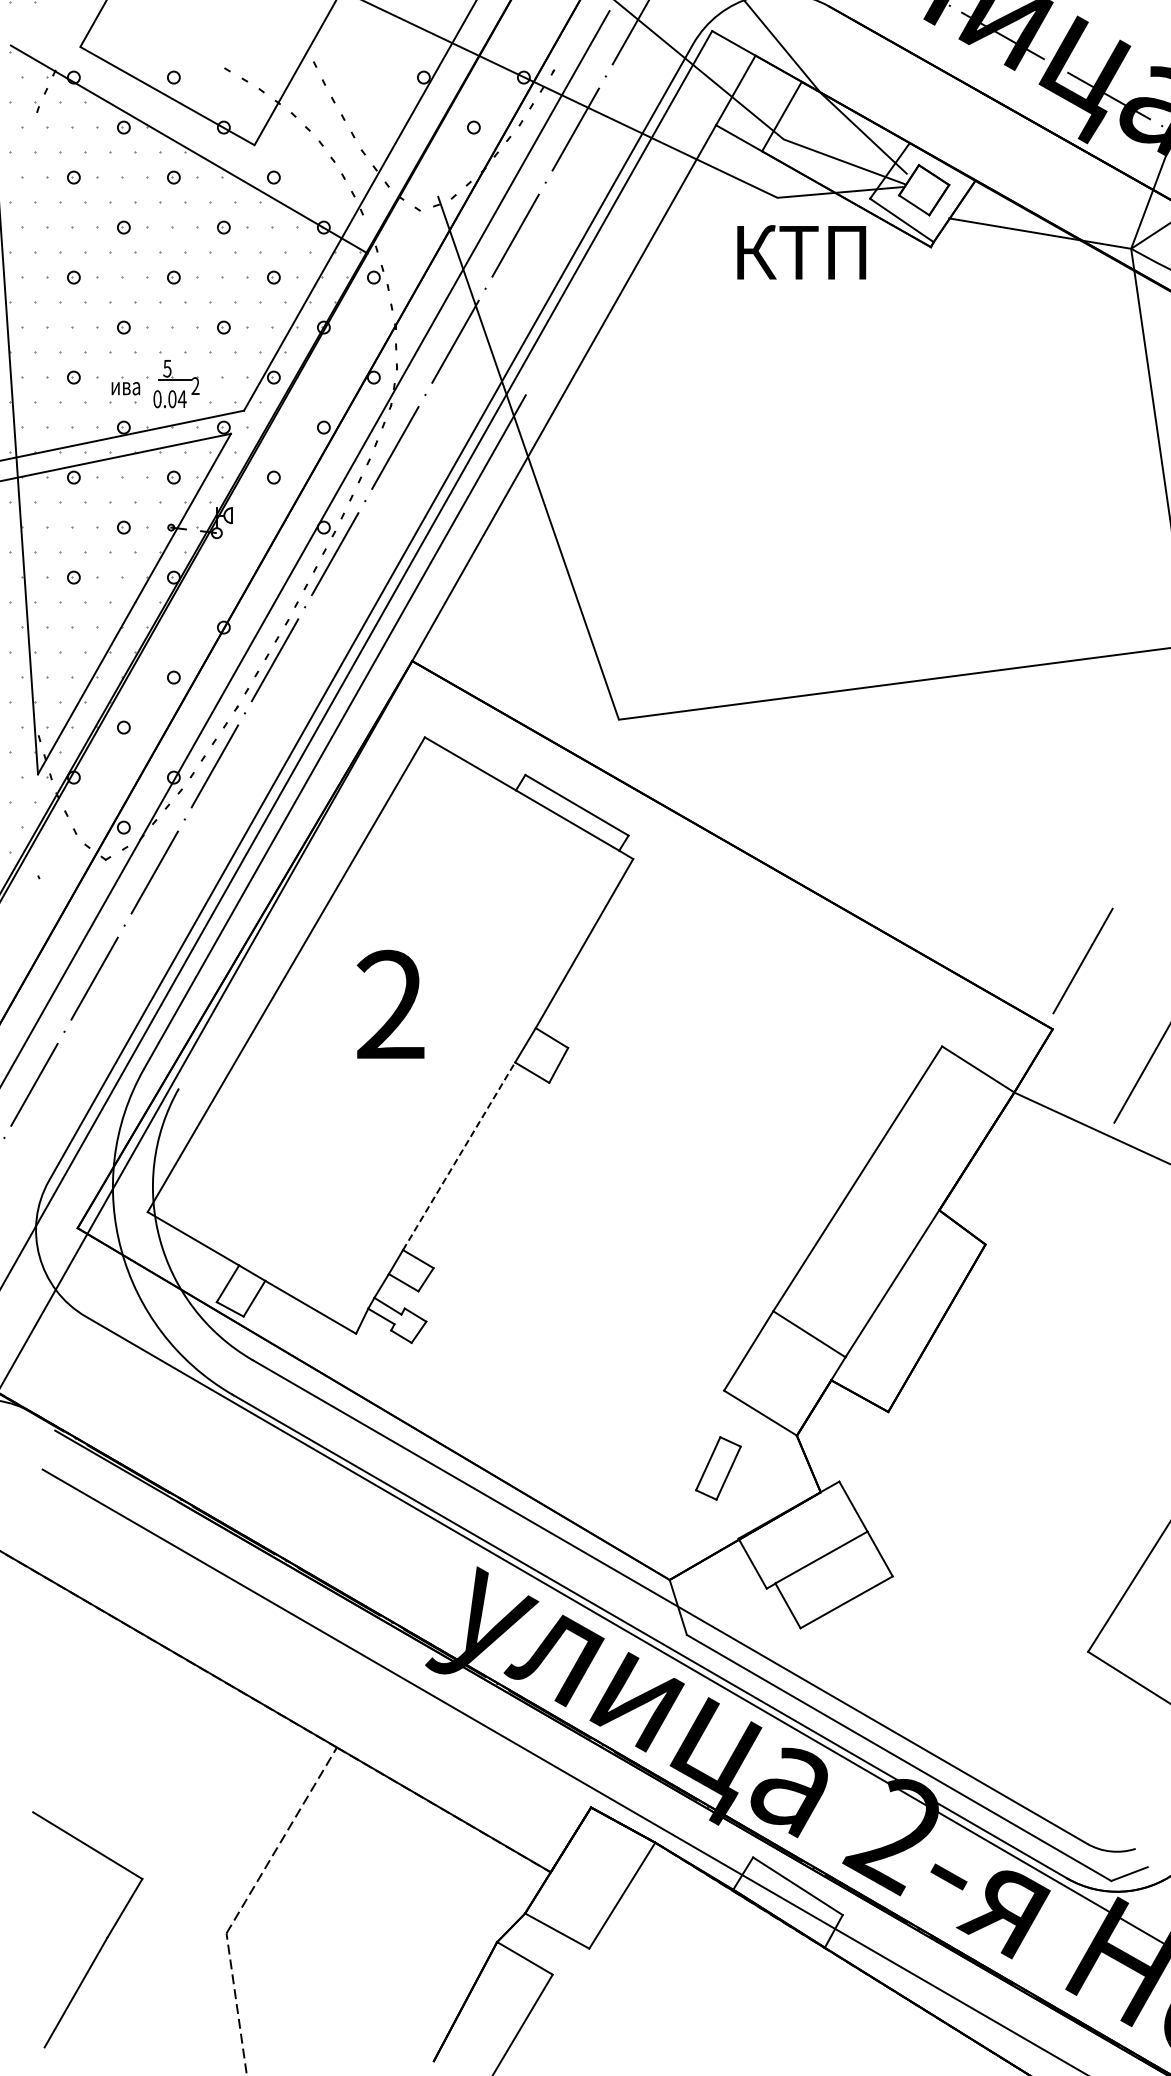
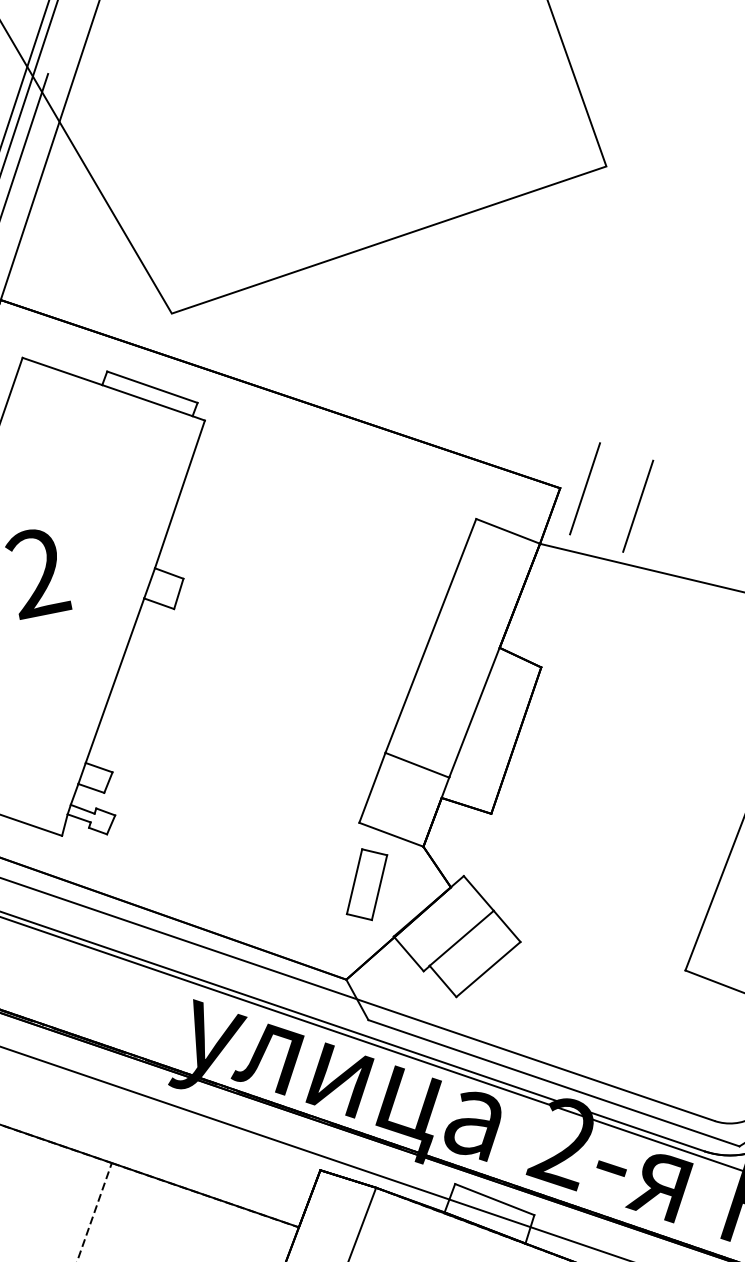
line: (1082, 960) -> (584, 488), moved
line: (459, 1155) -> (115, 680), dashed -> solid
part: (718, 1468) -> (367, 884), size x1.43

